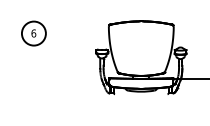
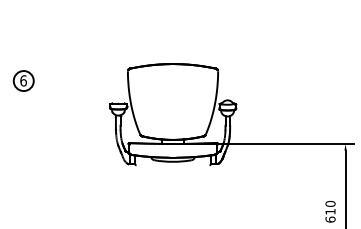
circle: (33, 33) -> (23, 80), size x0.6

